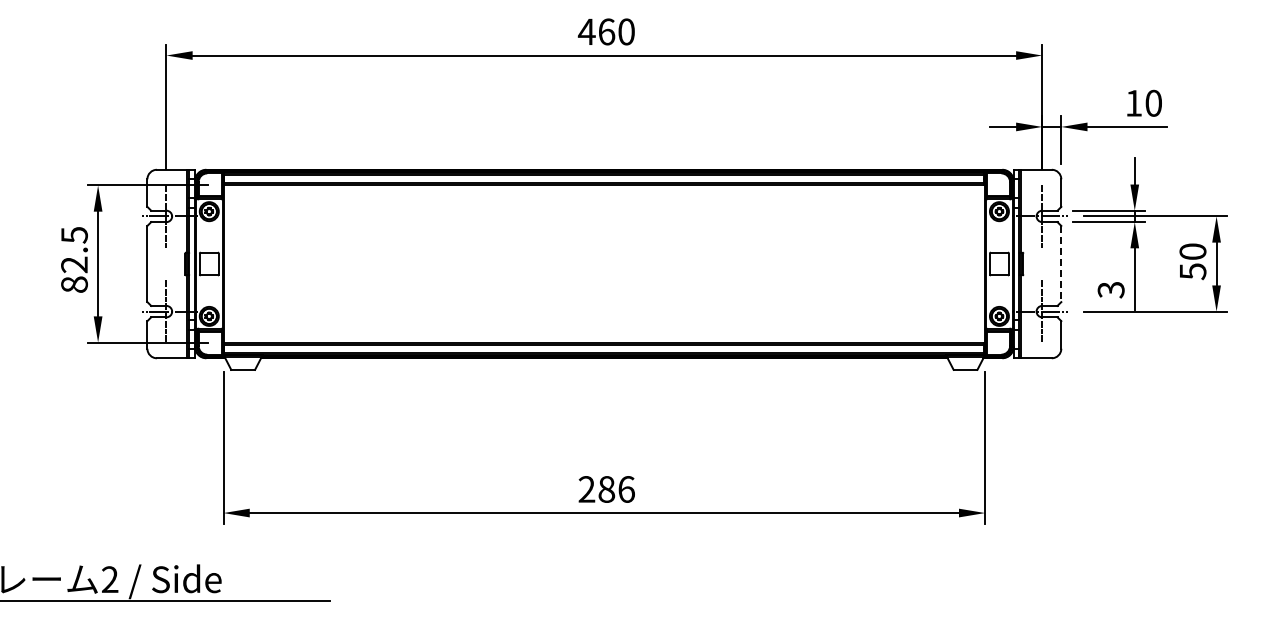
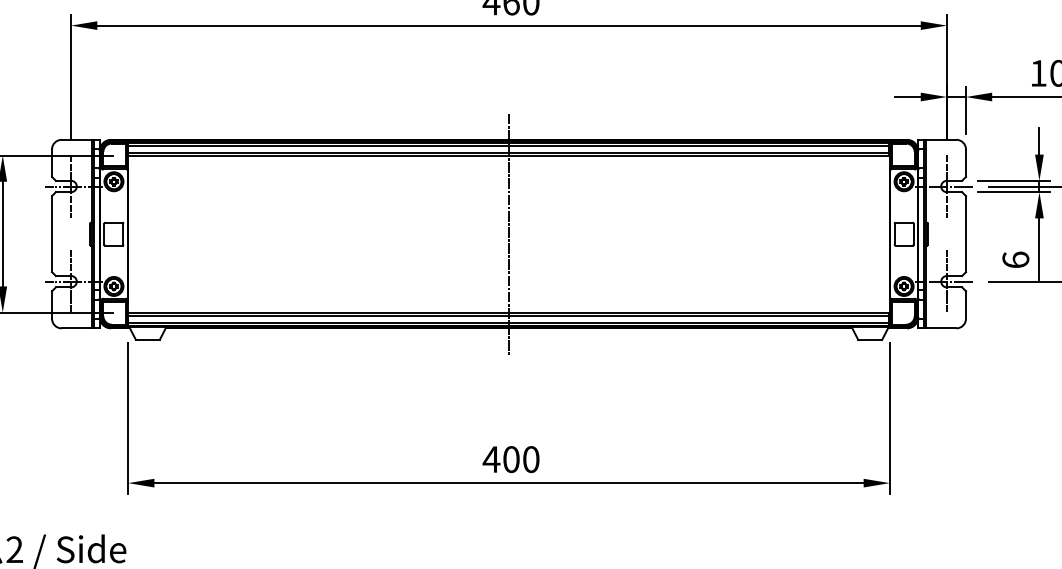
line: (604, 263) -> (509, 233), added
line: (1061, 264) -> (966, 234), dashed -> solid
text: (1110, 289) -> (1015, 259), 3 -> 6
text: (605, 489) -> (510, 459), 286 -> 400

